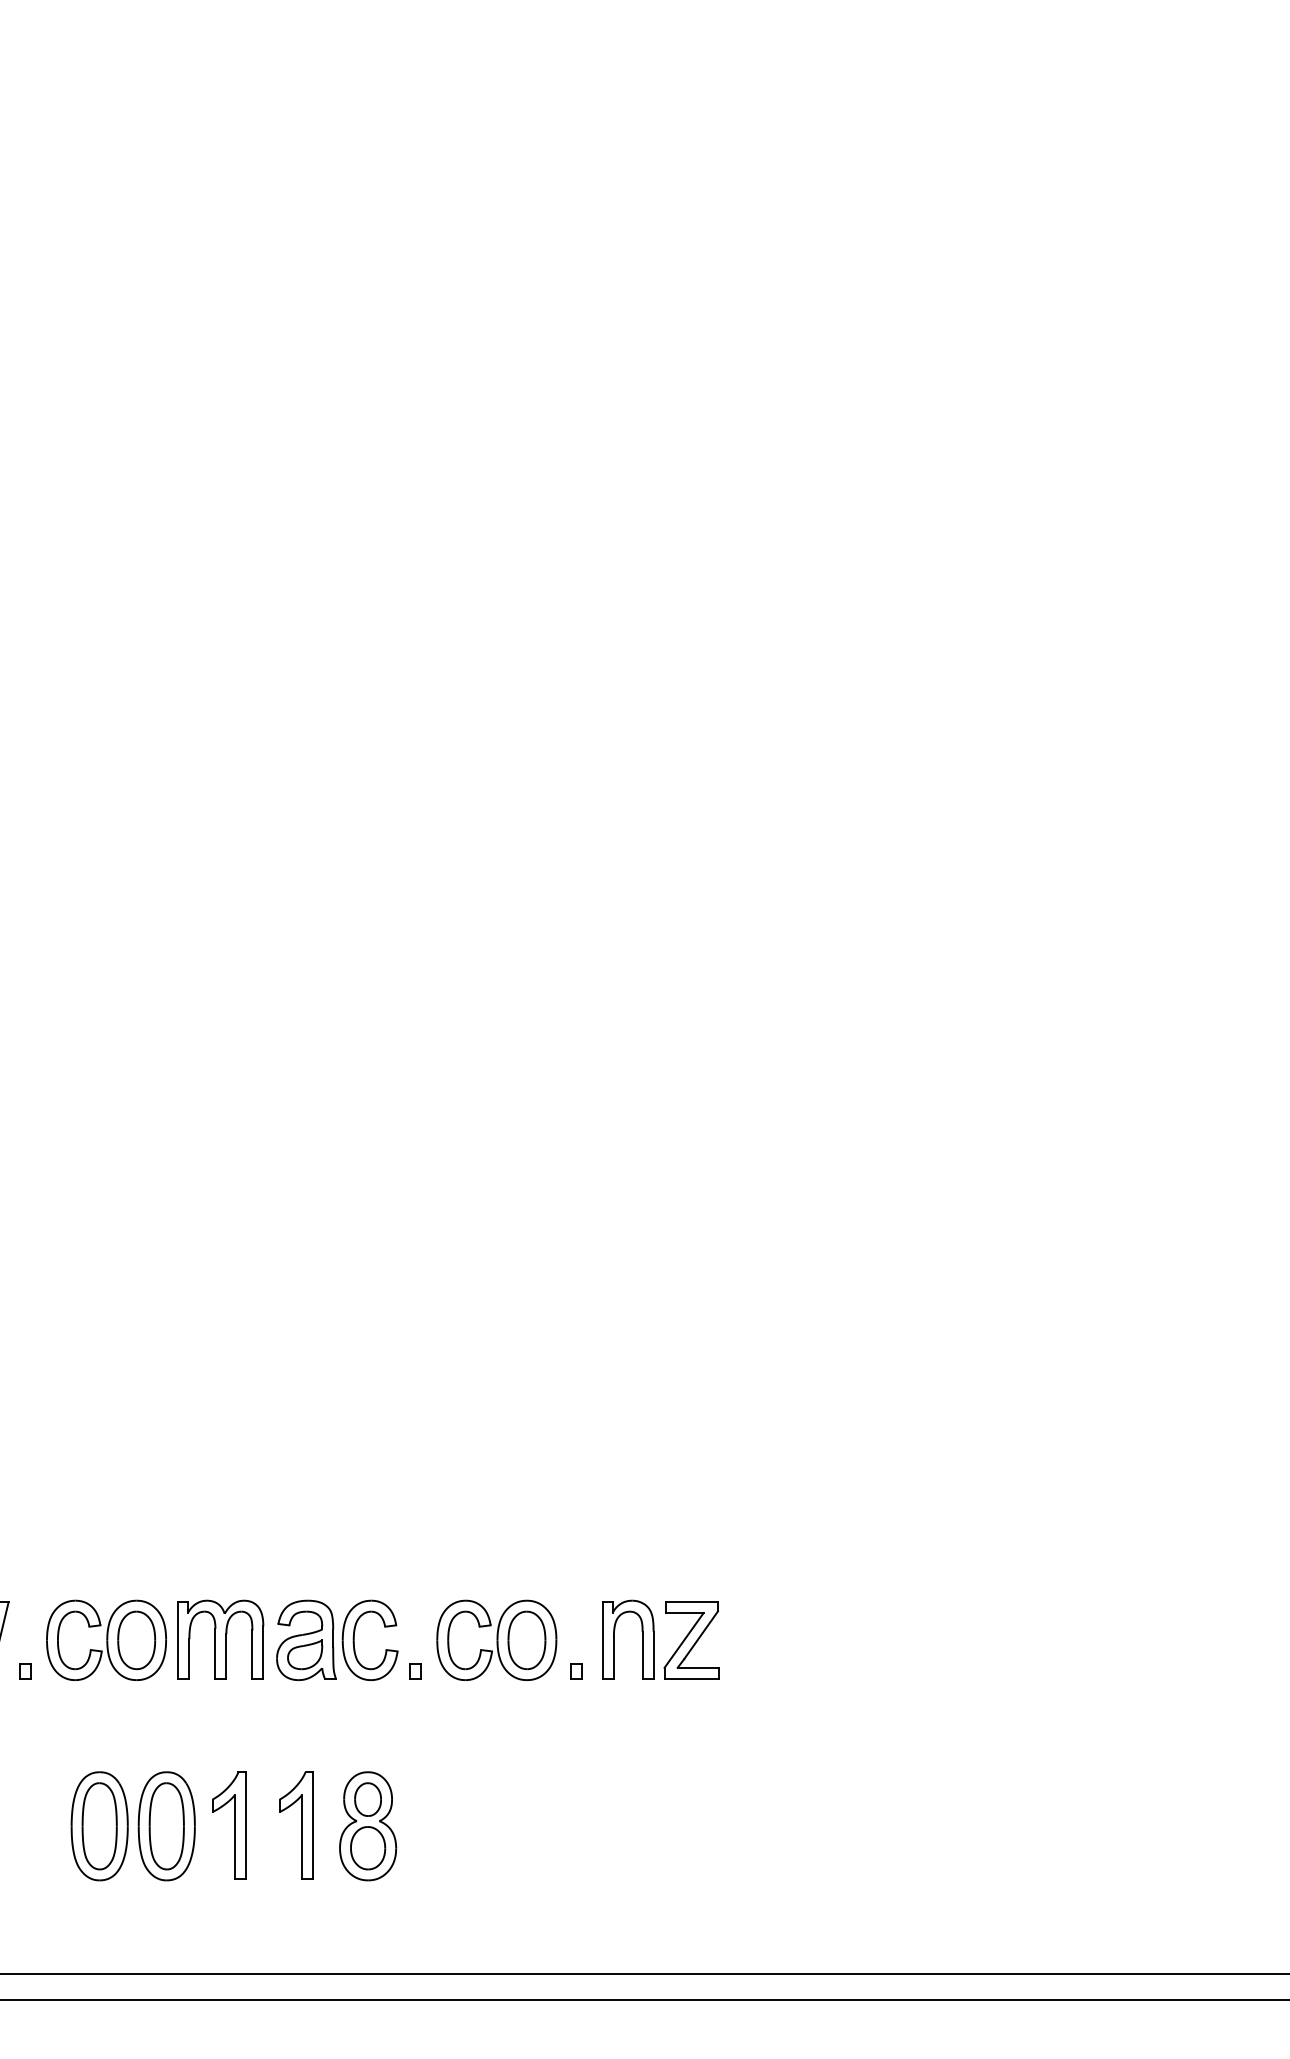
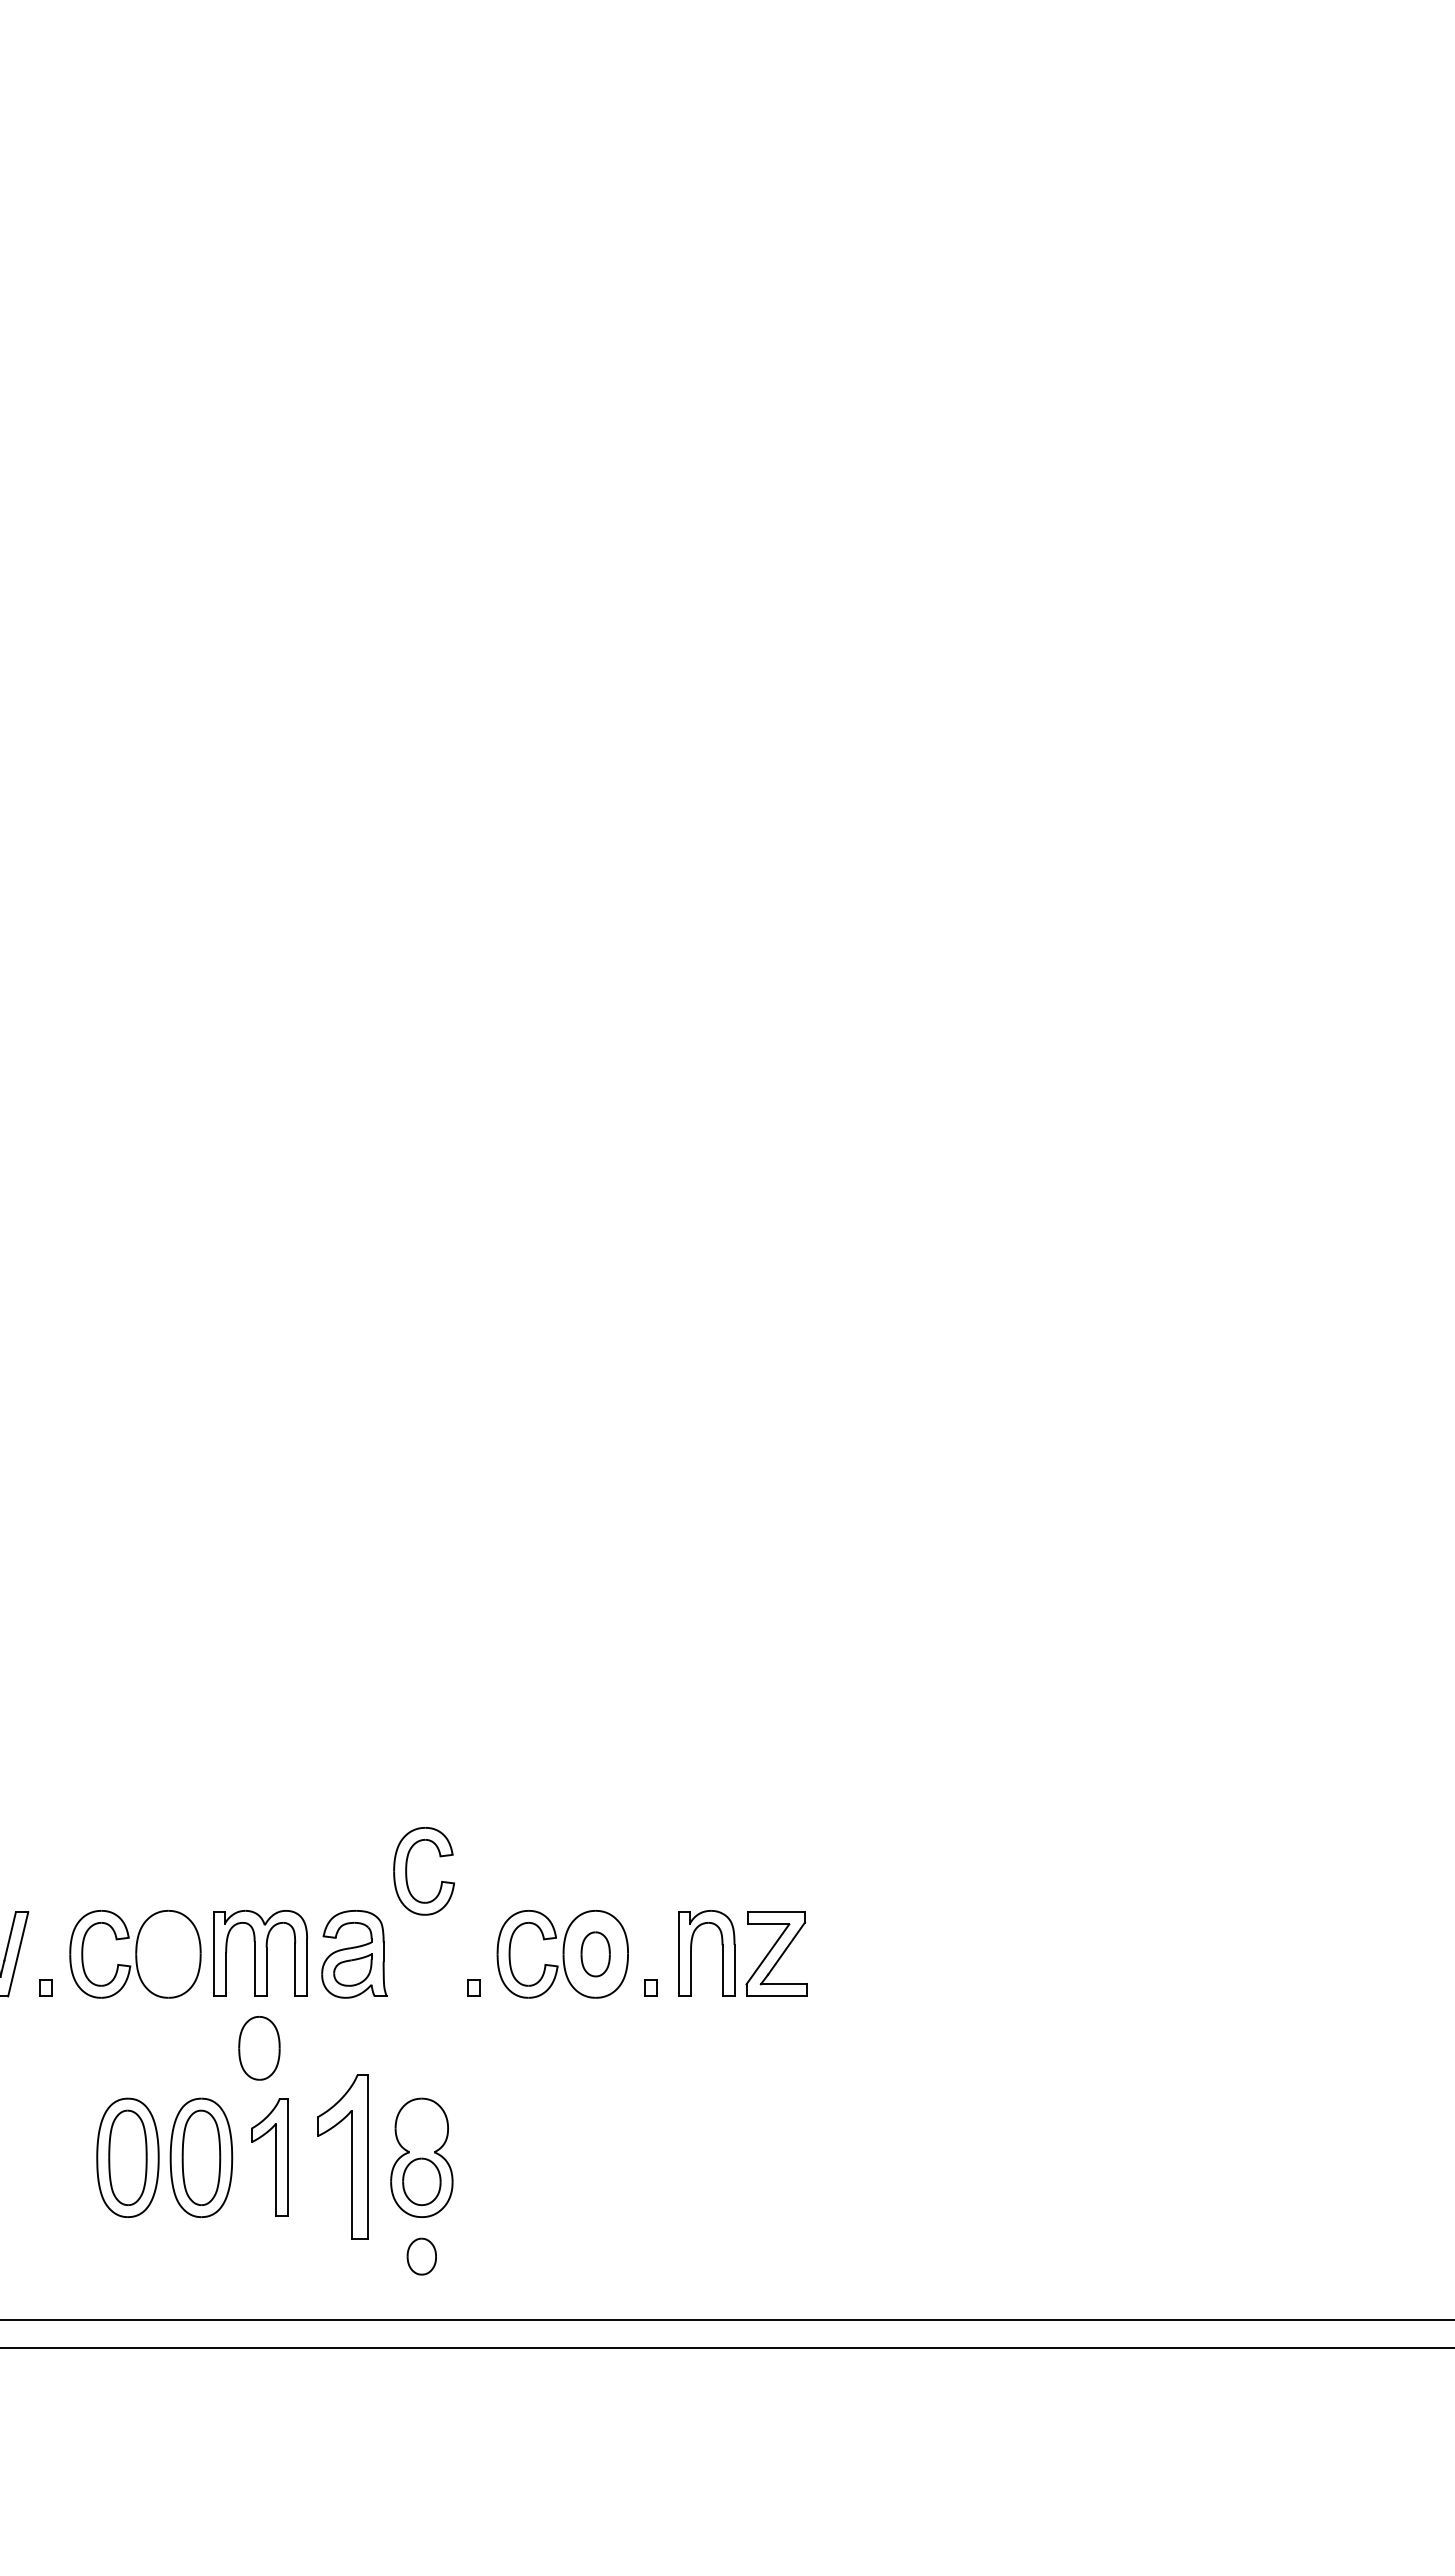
part: (136, 1640) -> (259, 2048), moved
part: (526, 1640) -> (595, 1954), size x0.7
part: (354, 1641) -> (407, 1872), moved
part: (367, 1799) -> (421, 2256), moved
part: (295, 1825) -> (342, 2157), size x1.4

